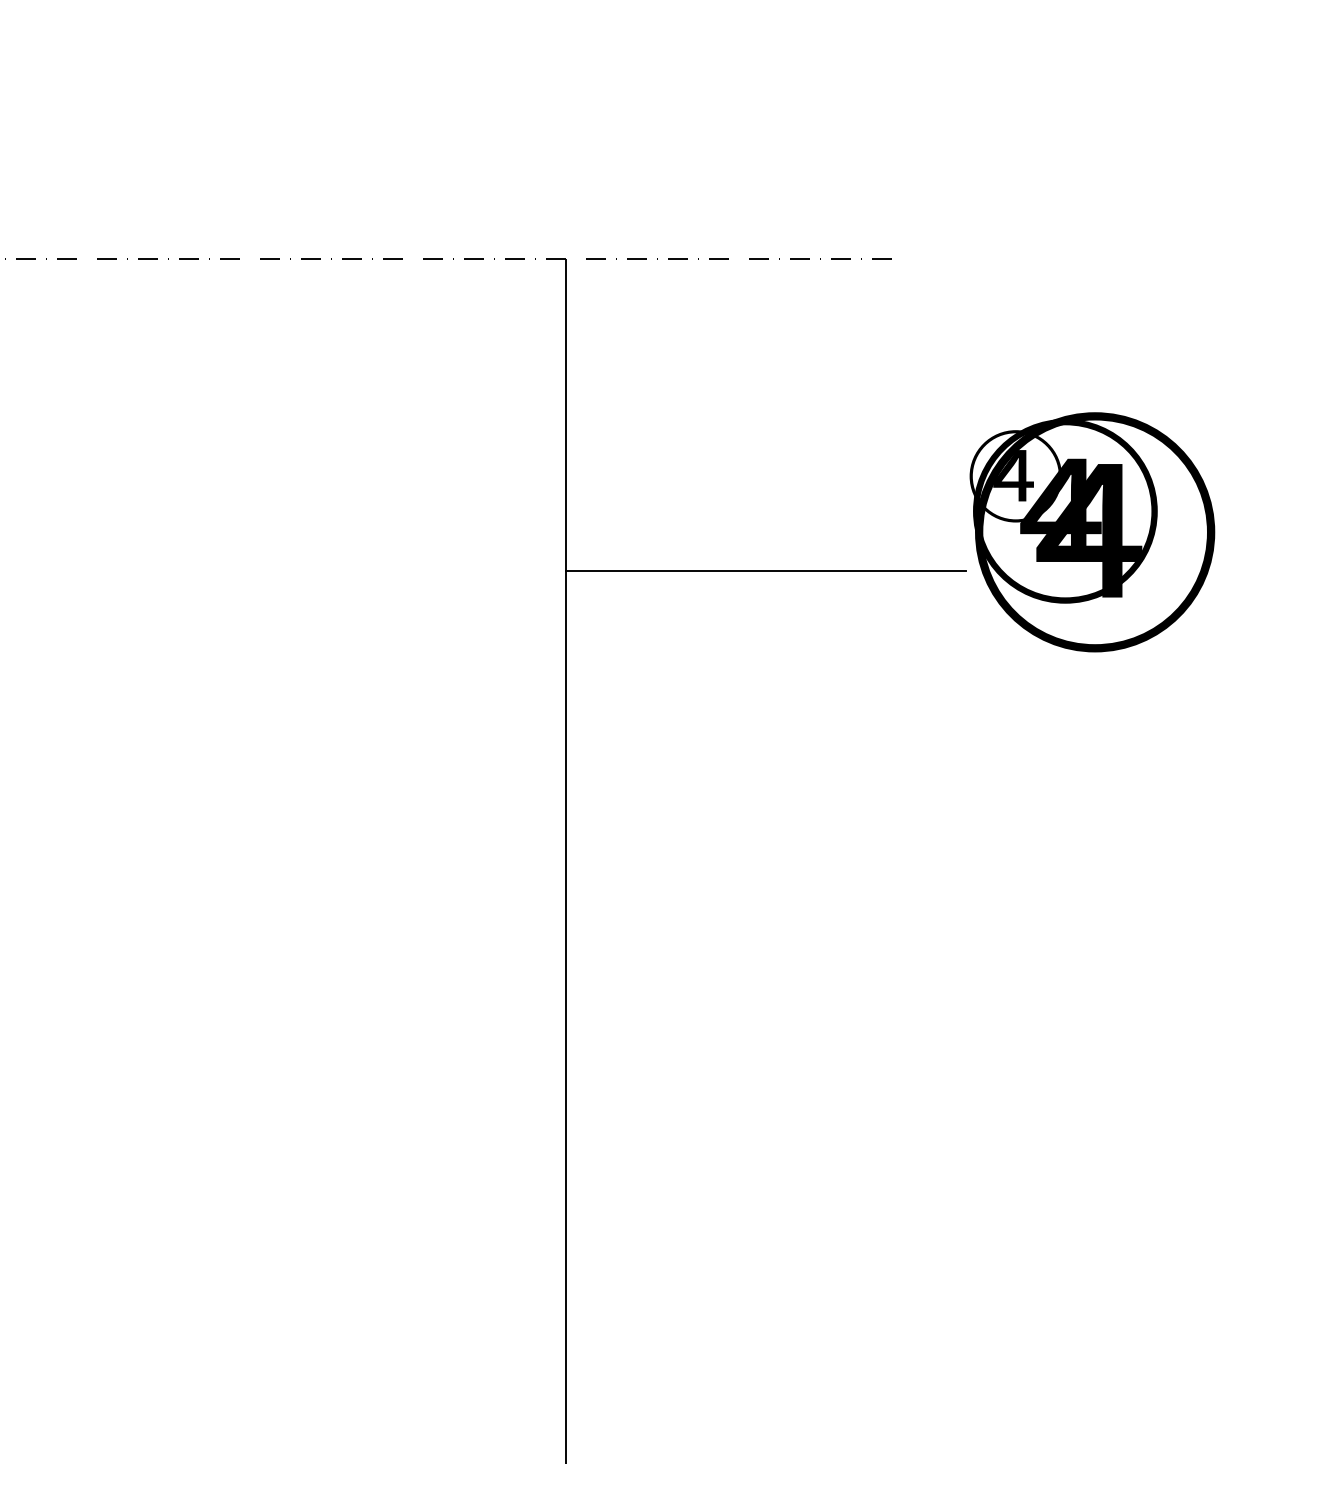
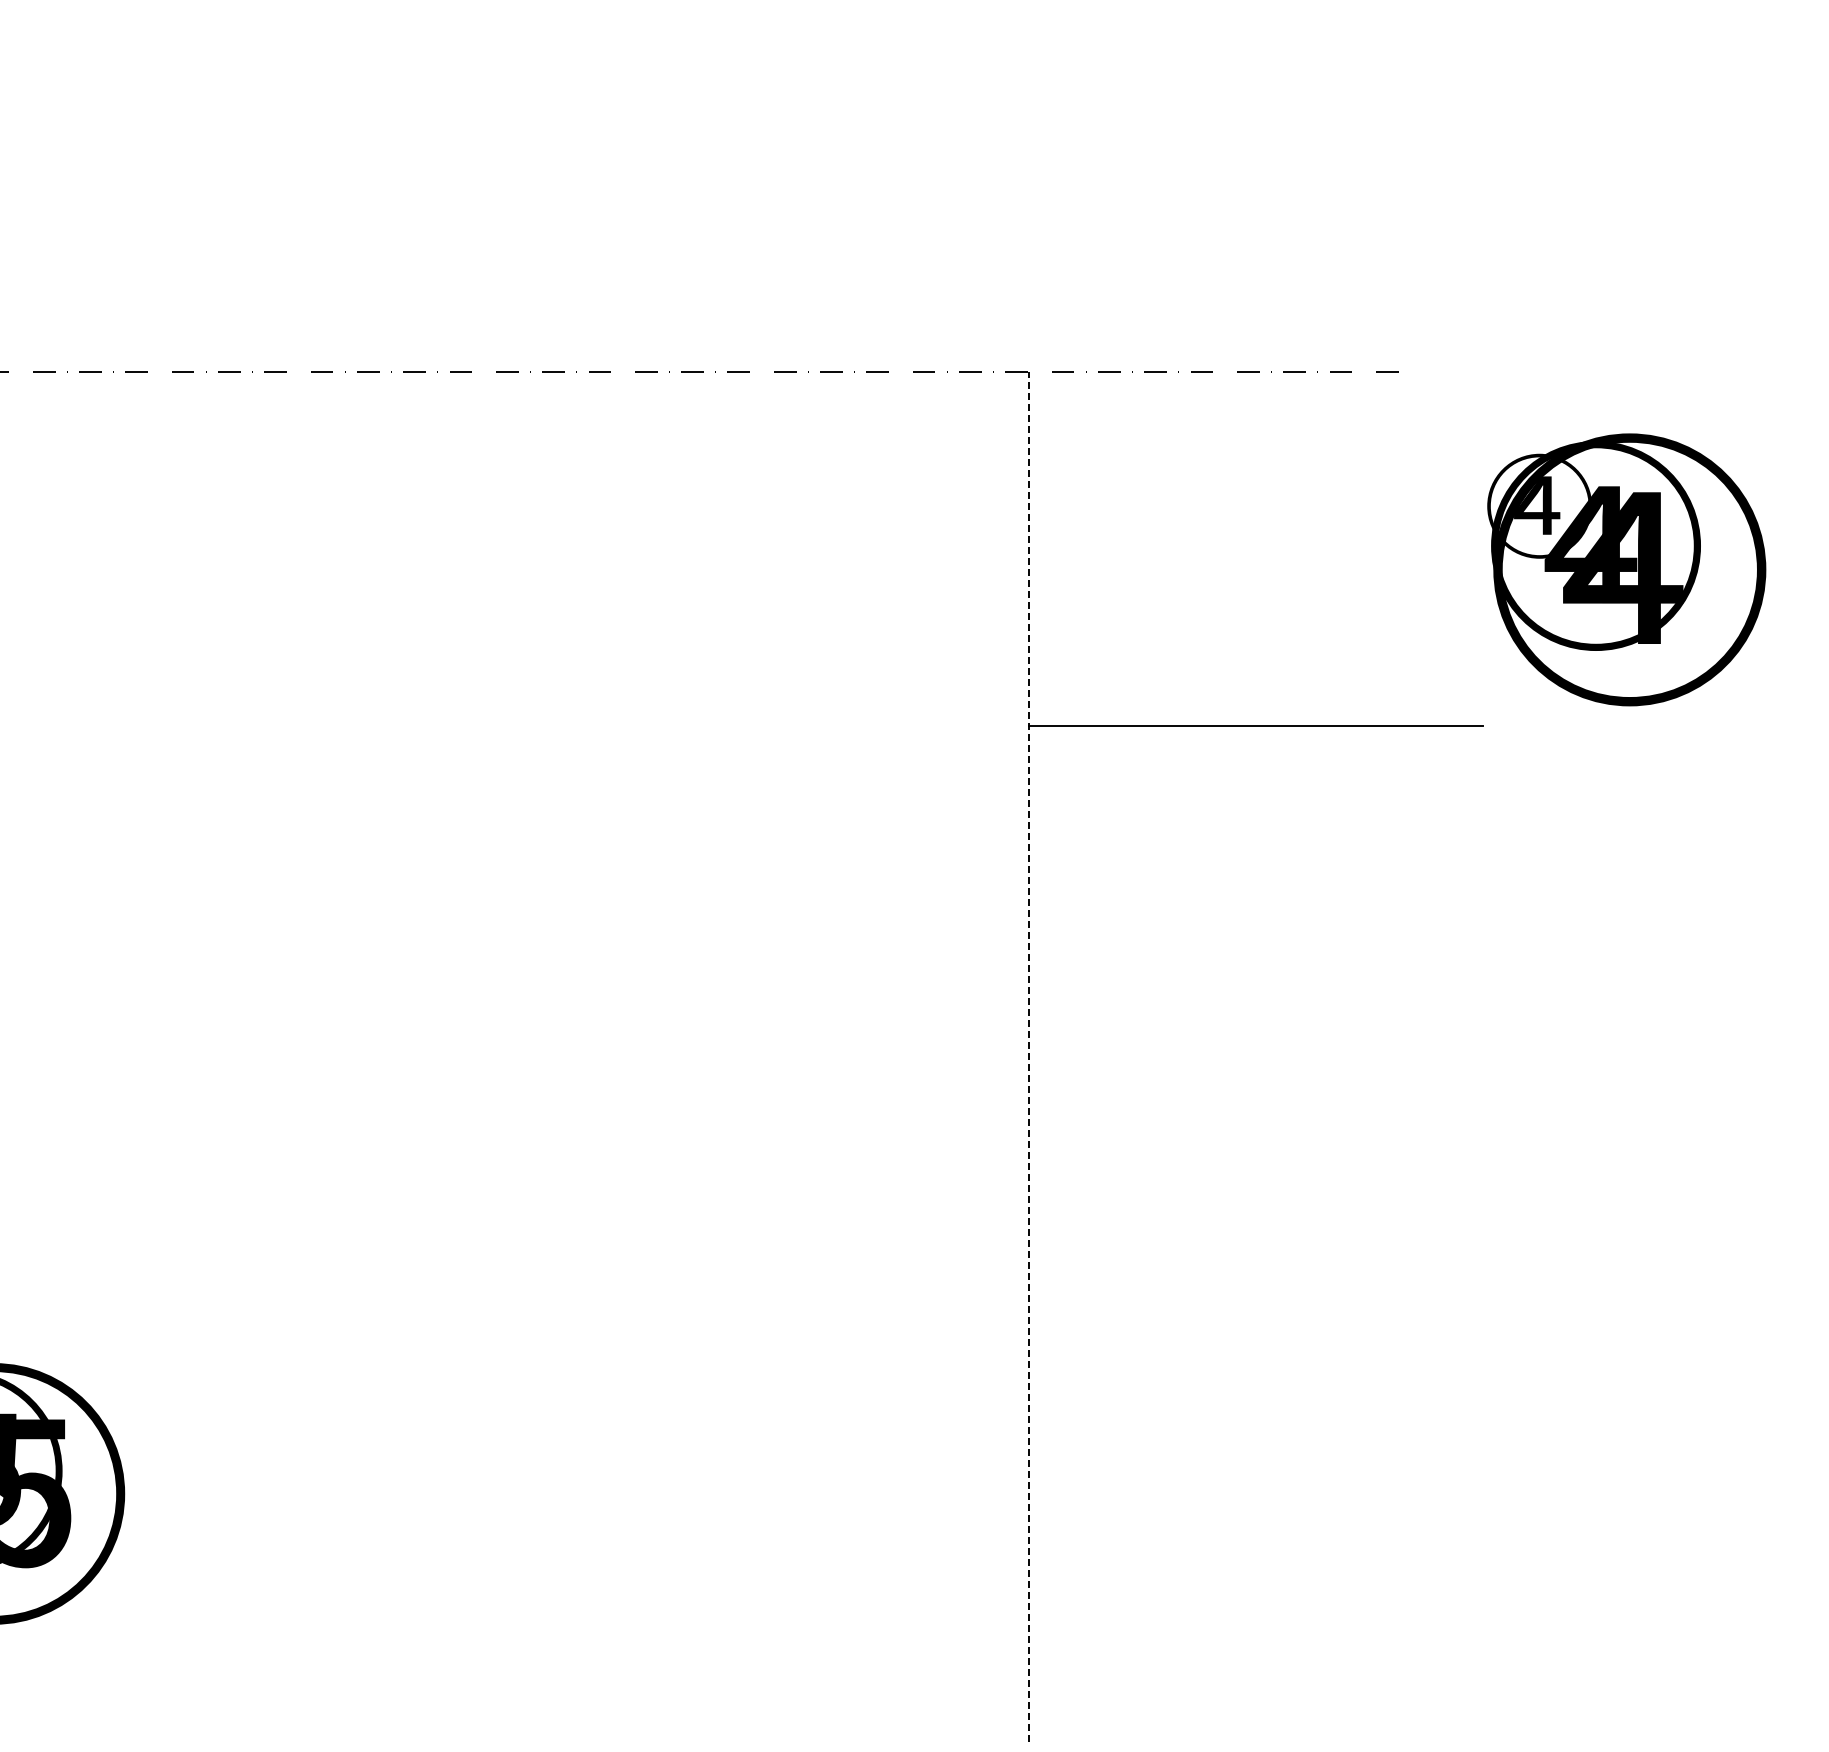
text: (1092, 531) -> (1626, 569), moved
line: (566, 861) -> (1028, 1056), solid -> dashed

